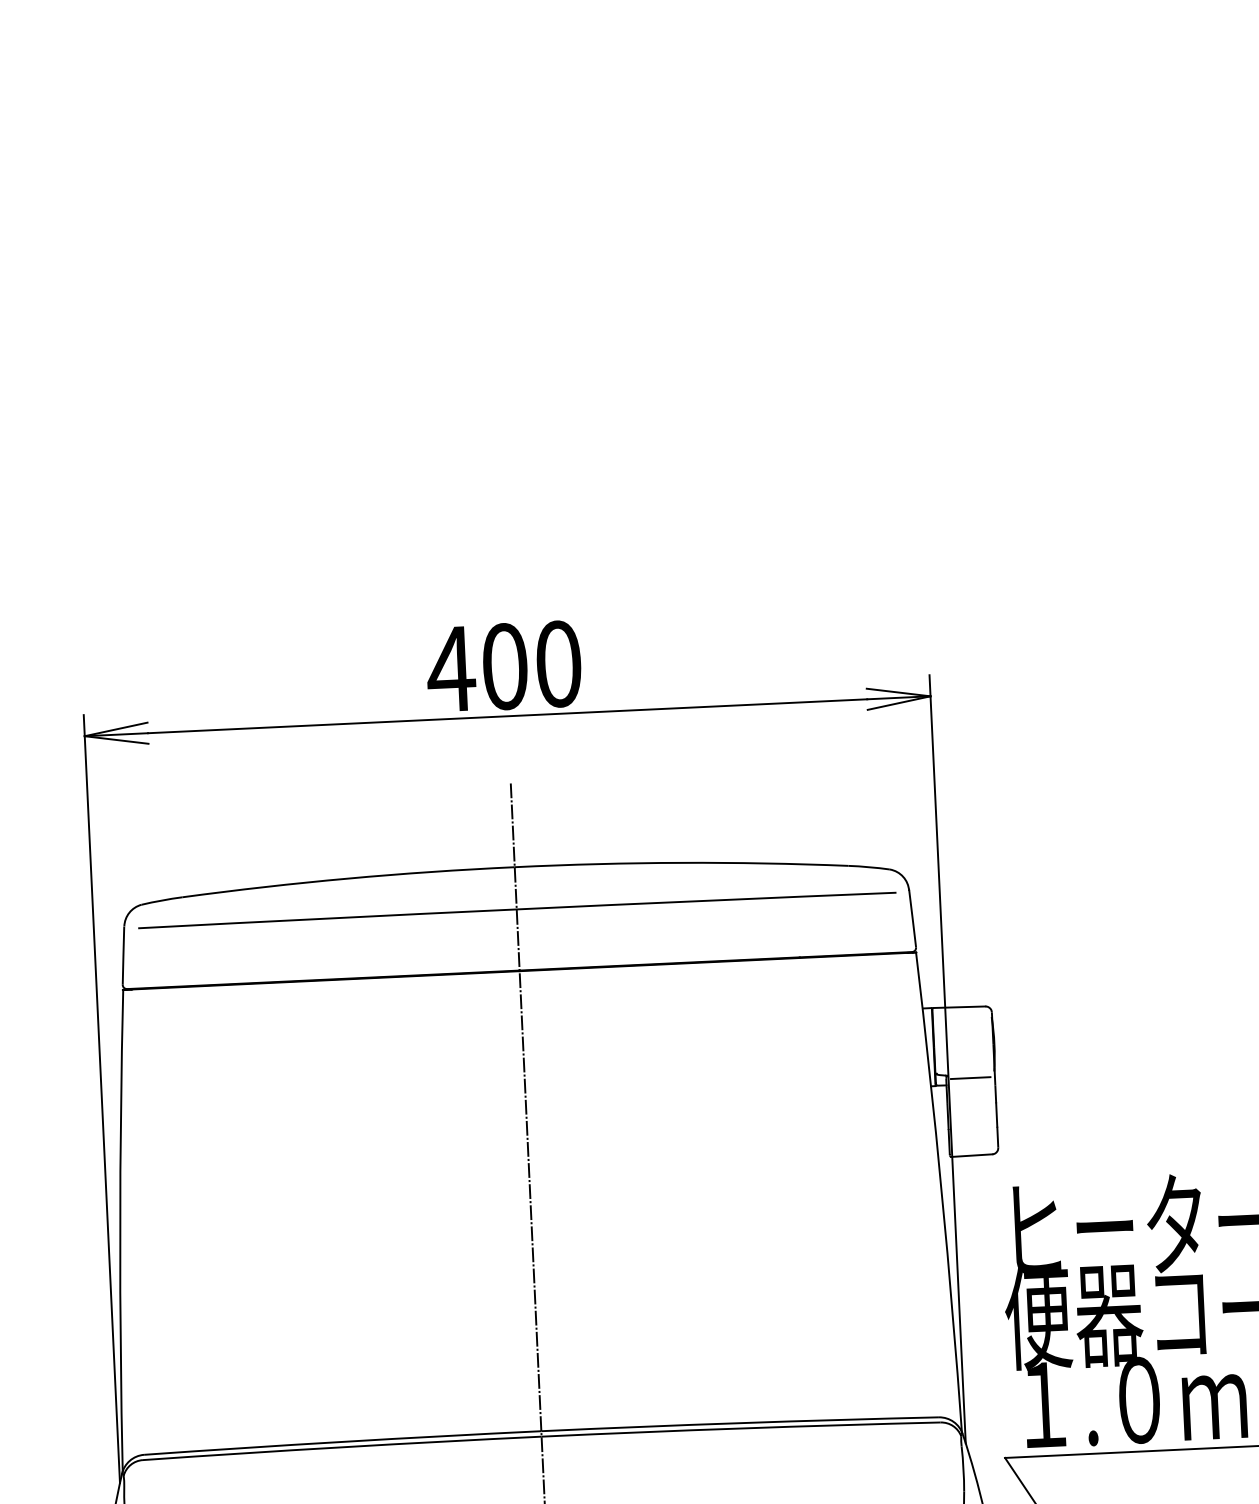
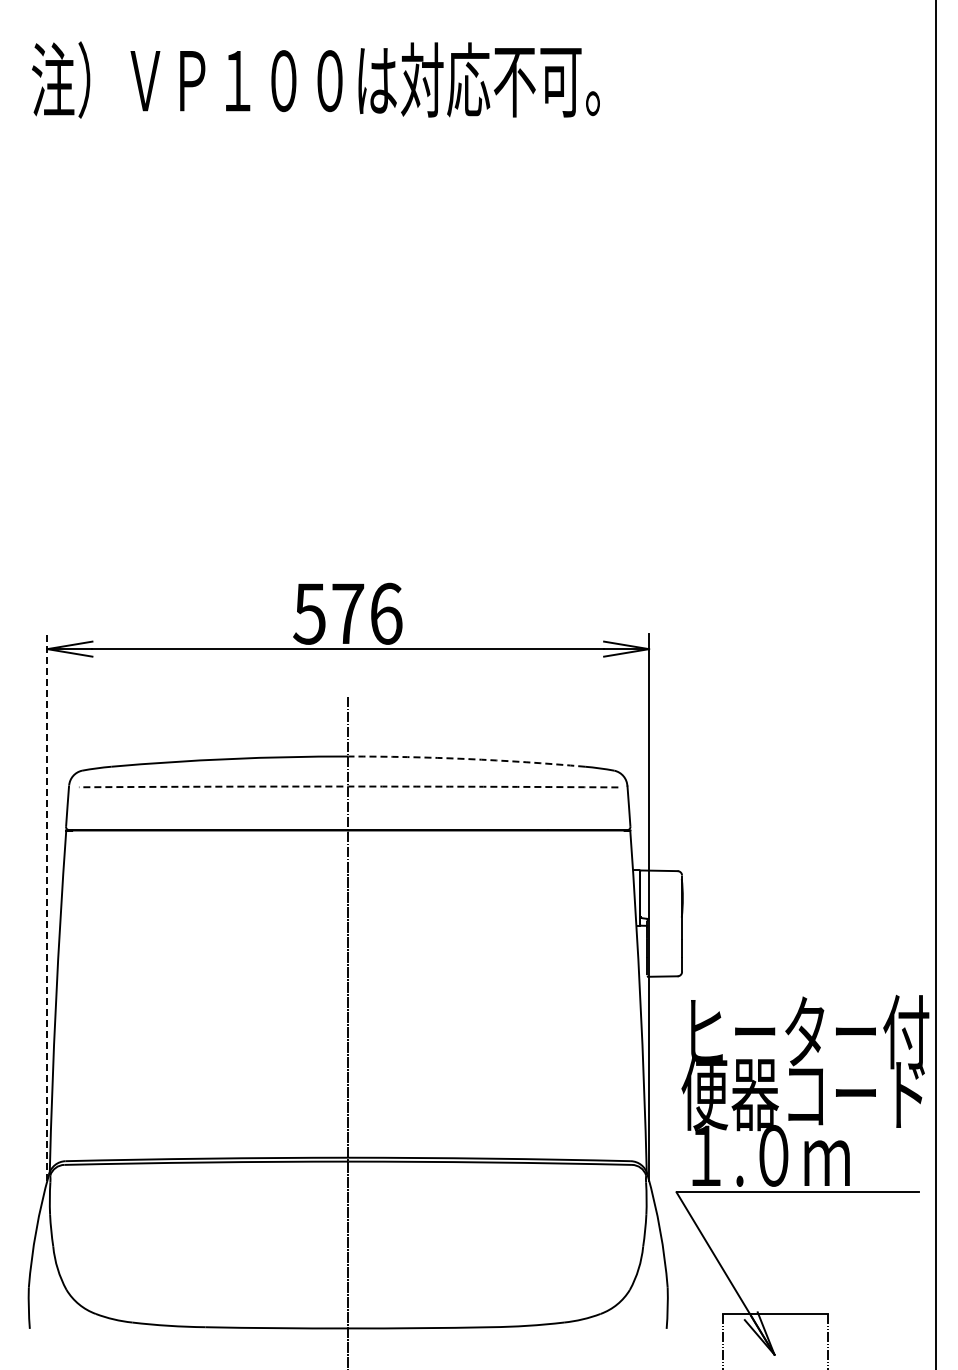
text: (504, 666) -> (347, 613), 400 -> 576
arc: (681, 863) -> (466, 759), solid -> dashed
arc: (517, 909) -> (348, 786), solid -> dashed
line: (970, 1078) -> (664, 921), removed
line: (101, 1097) -> (47, 906), solid -> dashed

